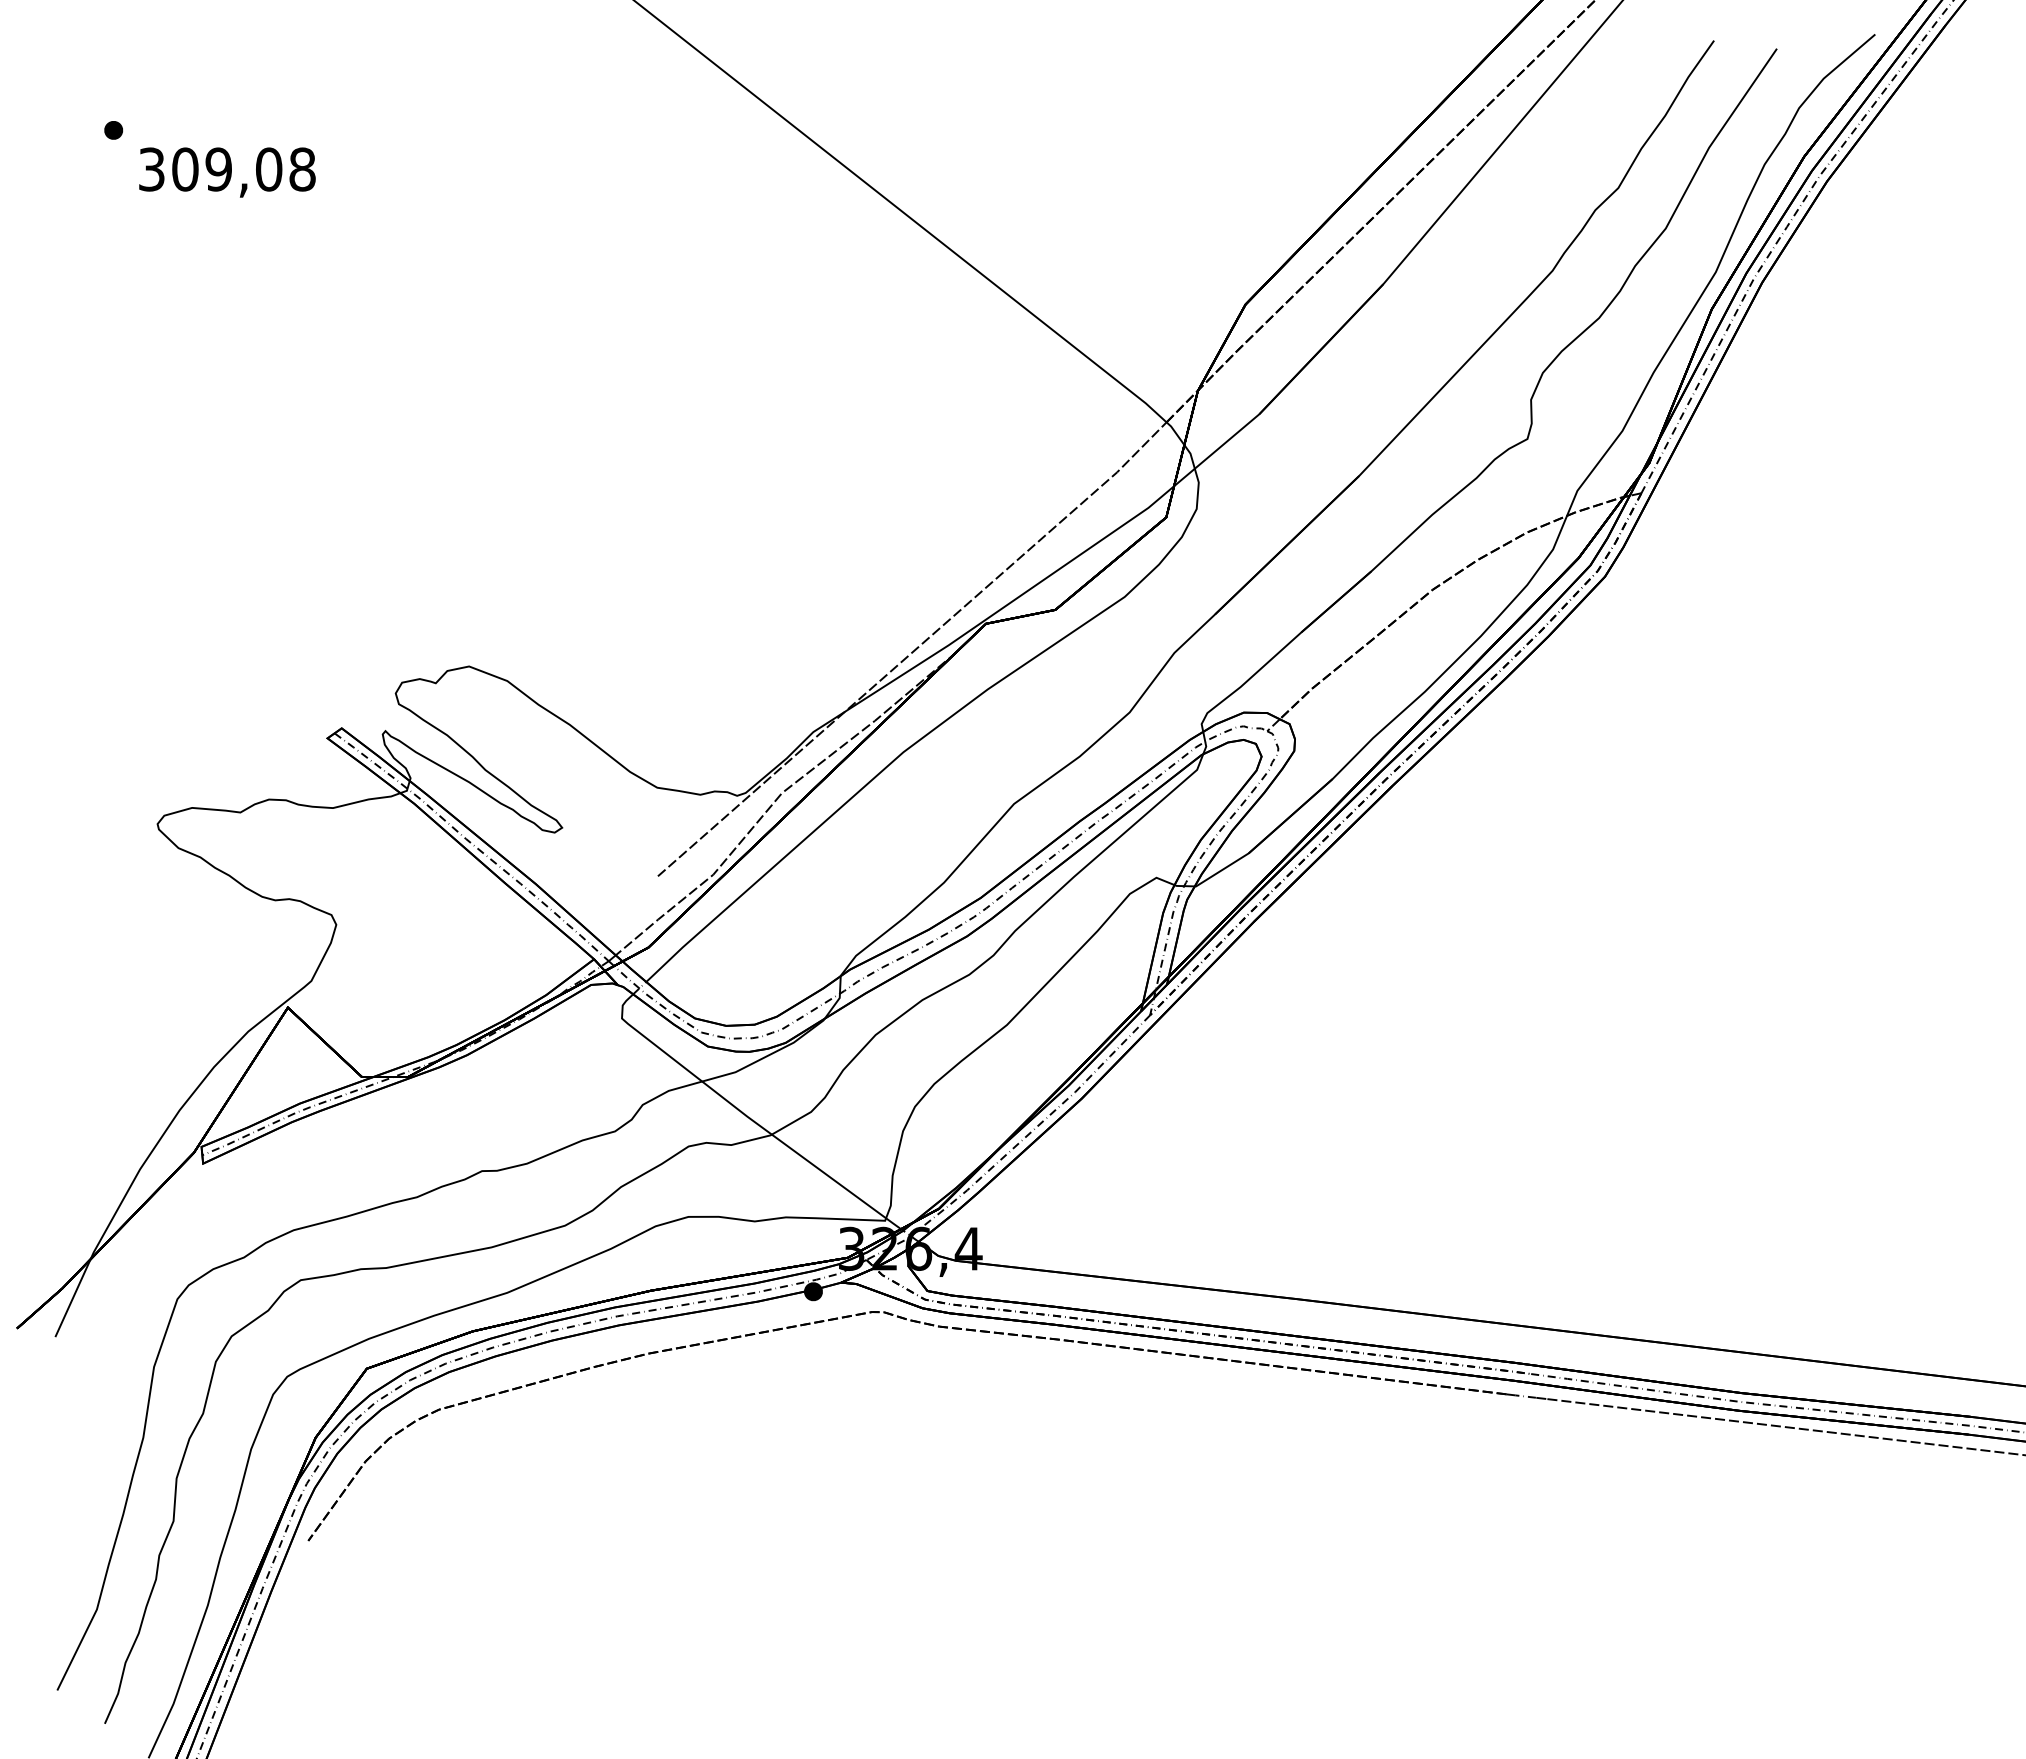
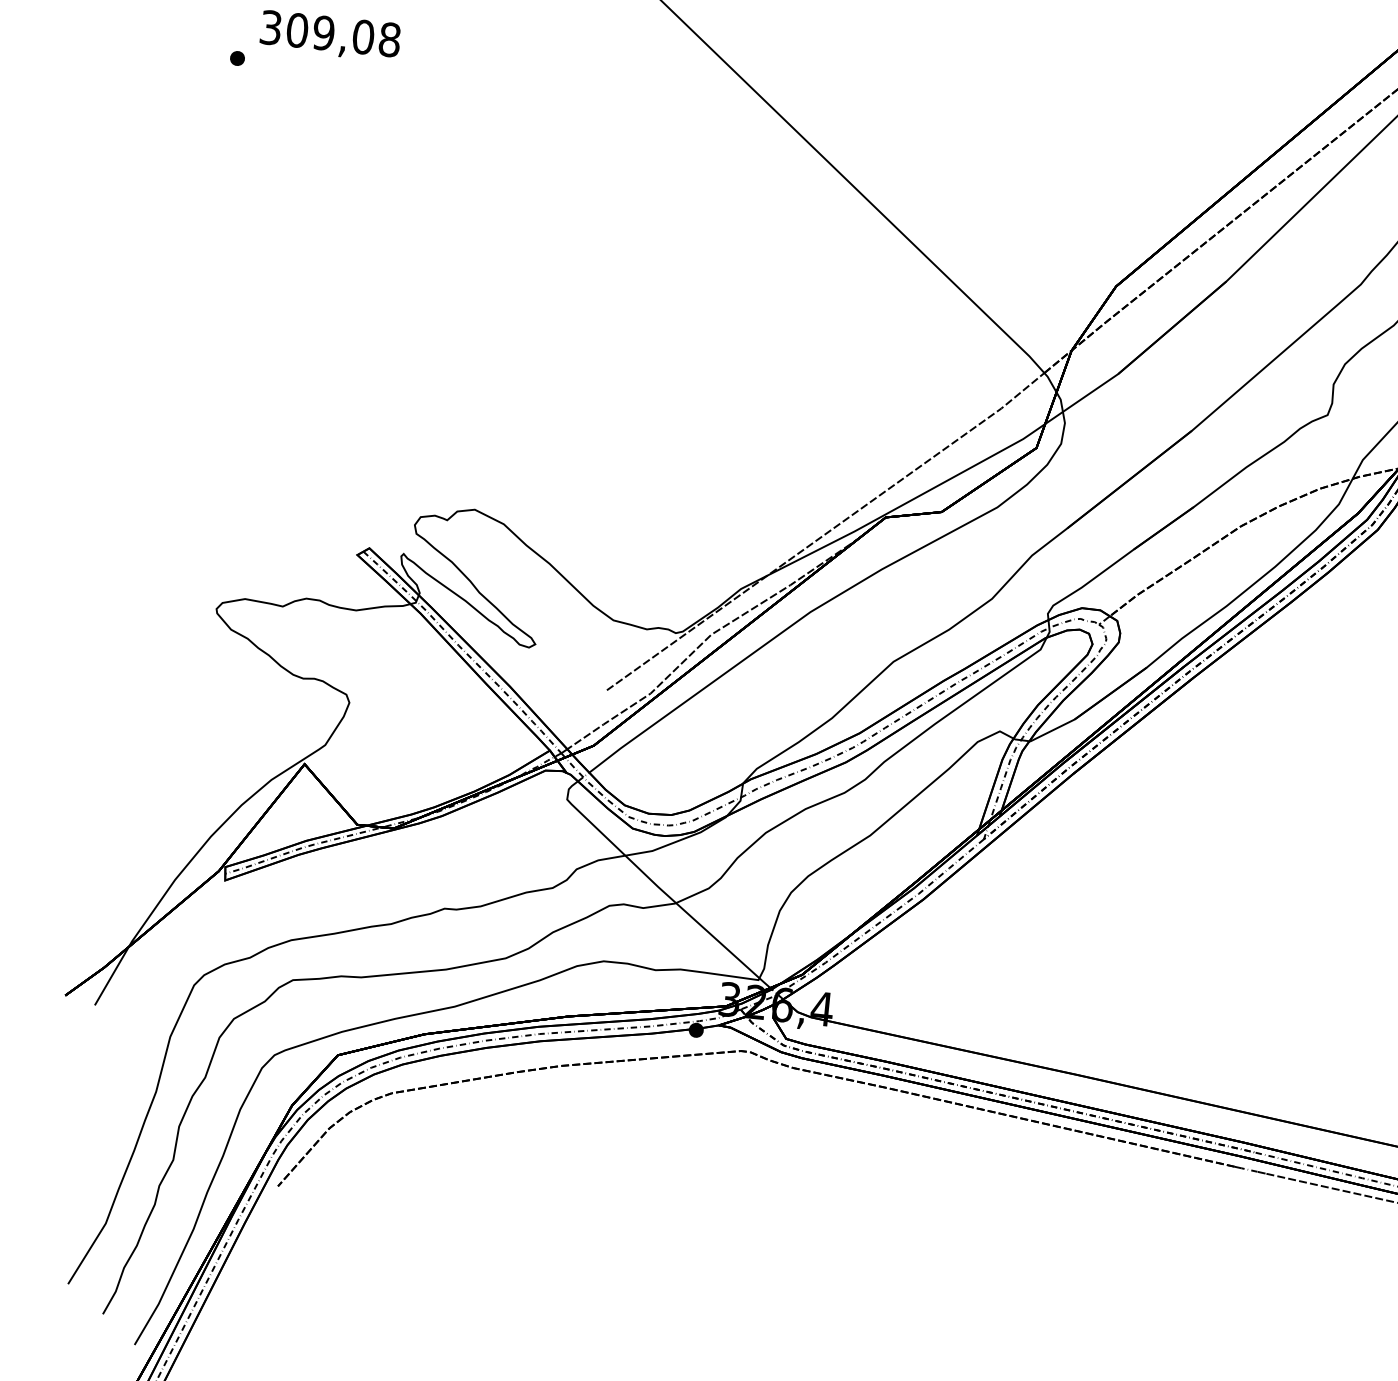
text: (227, 172) -> (330, 36), moved

